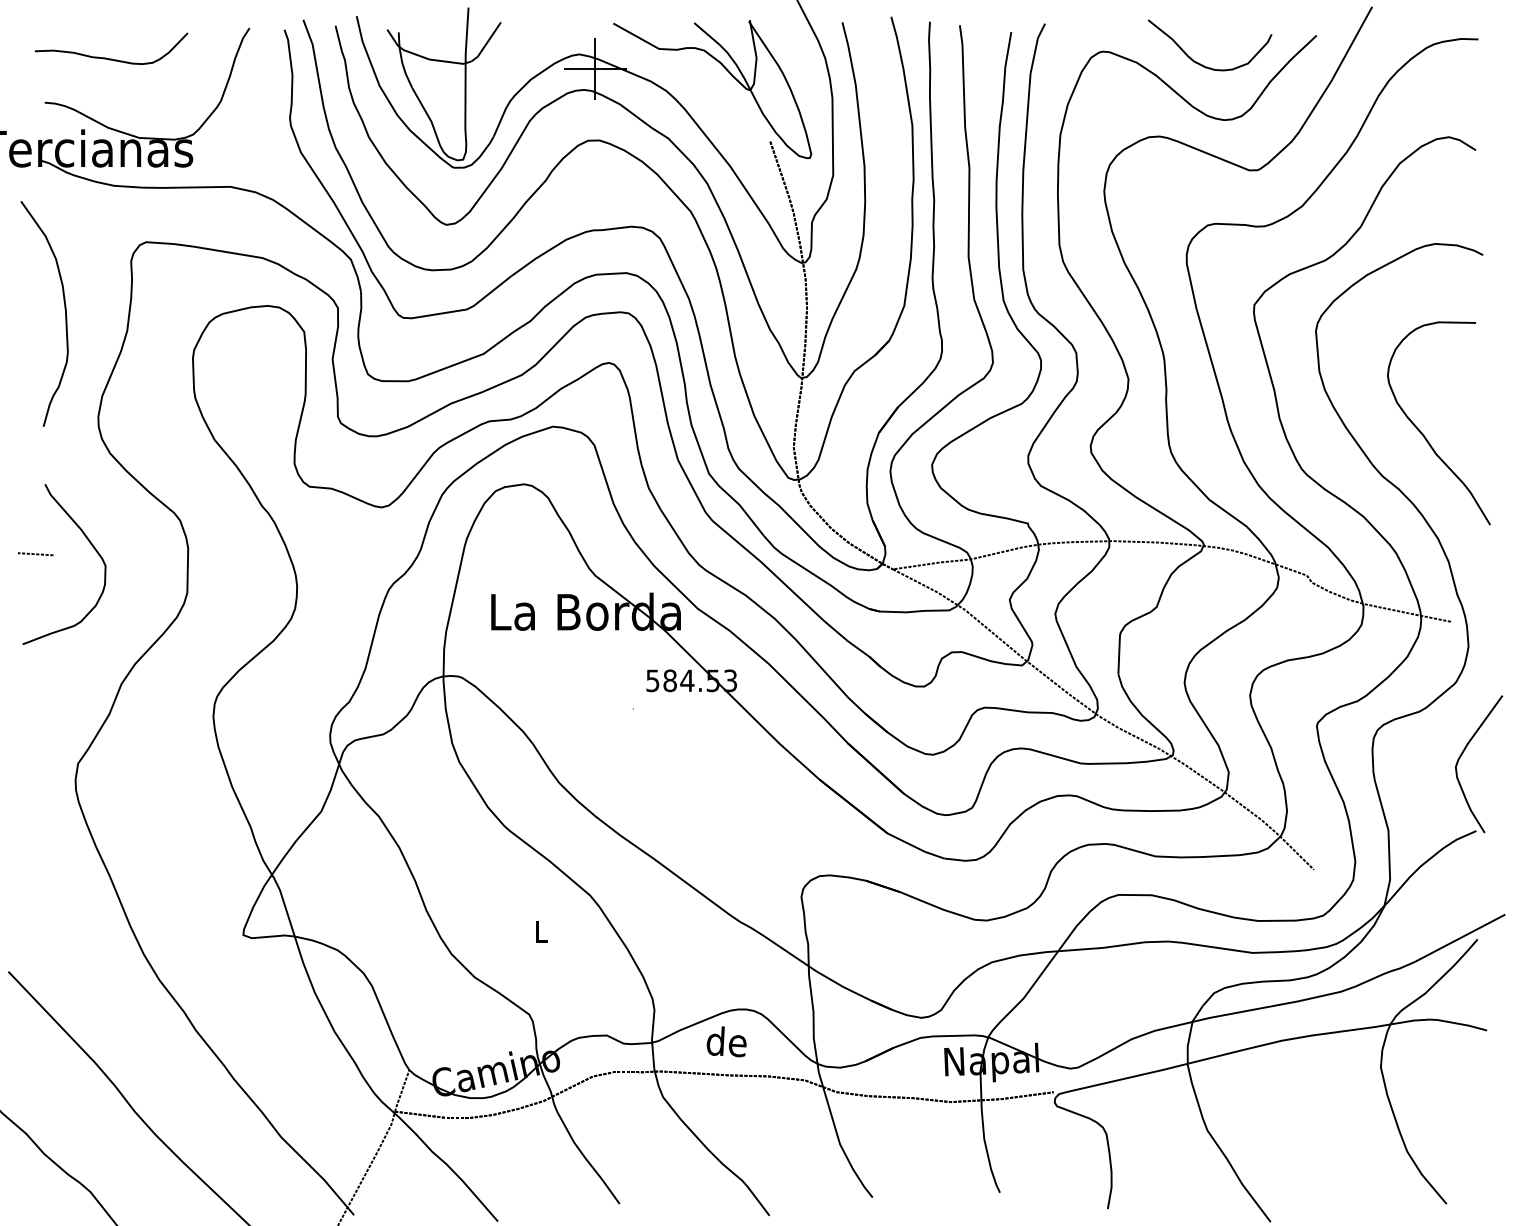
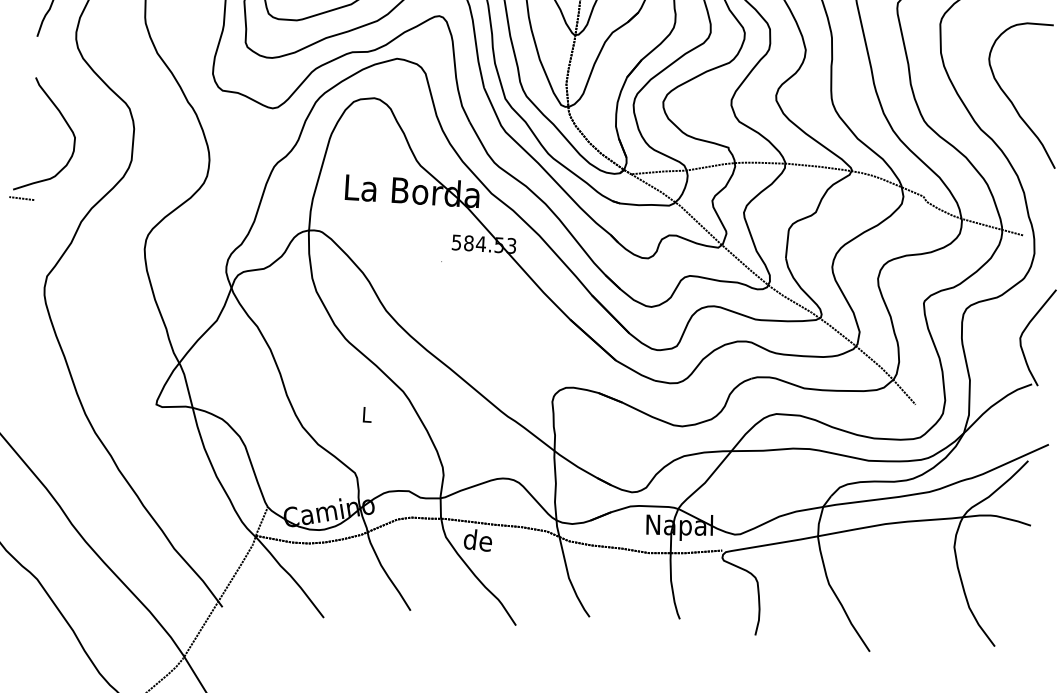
line: (34, 554) -> (20, 198), moved
text: (726, 1041) -> (478, 540), moved

